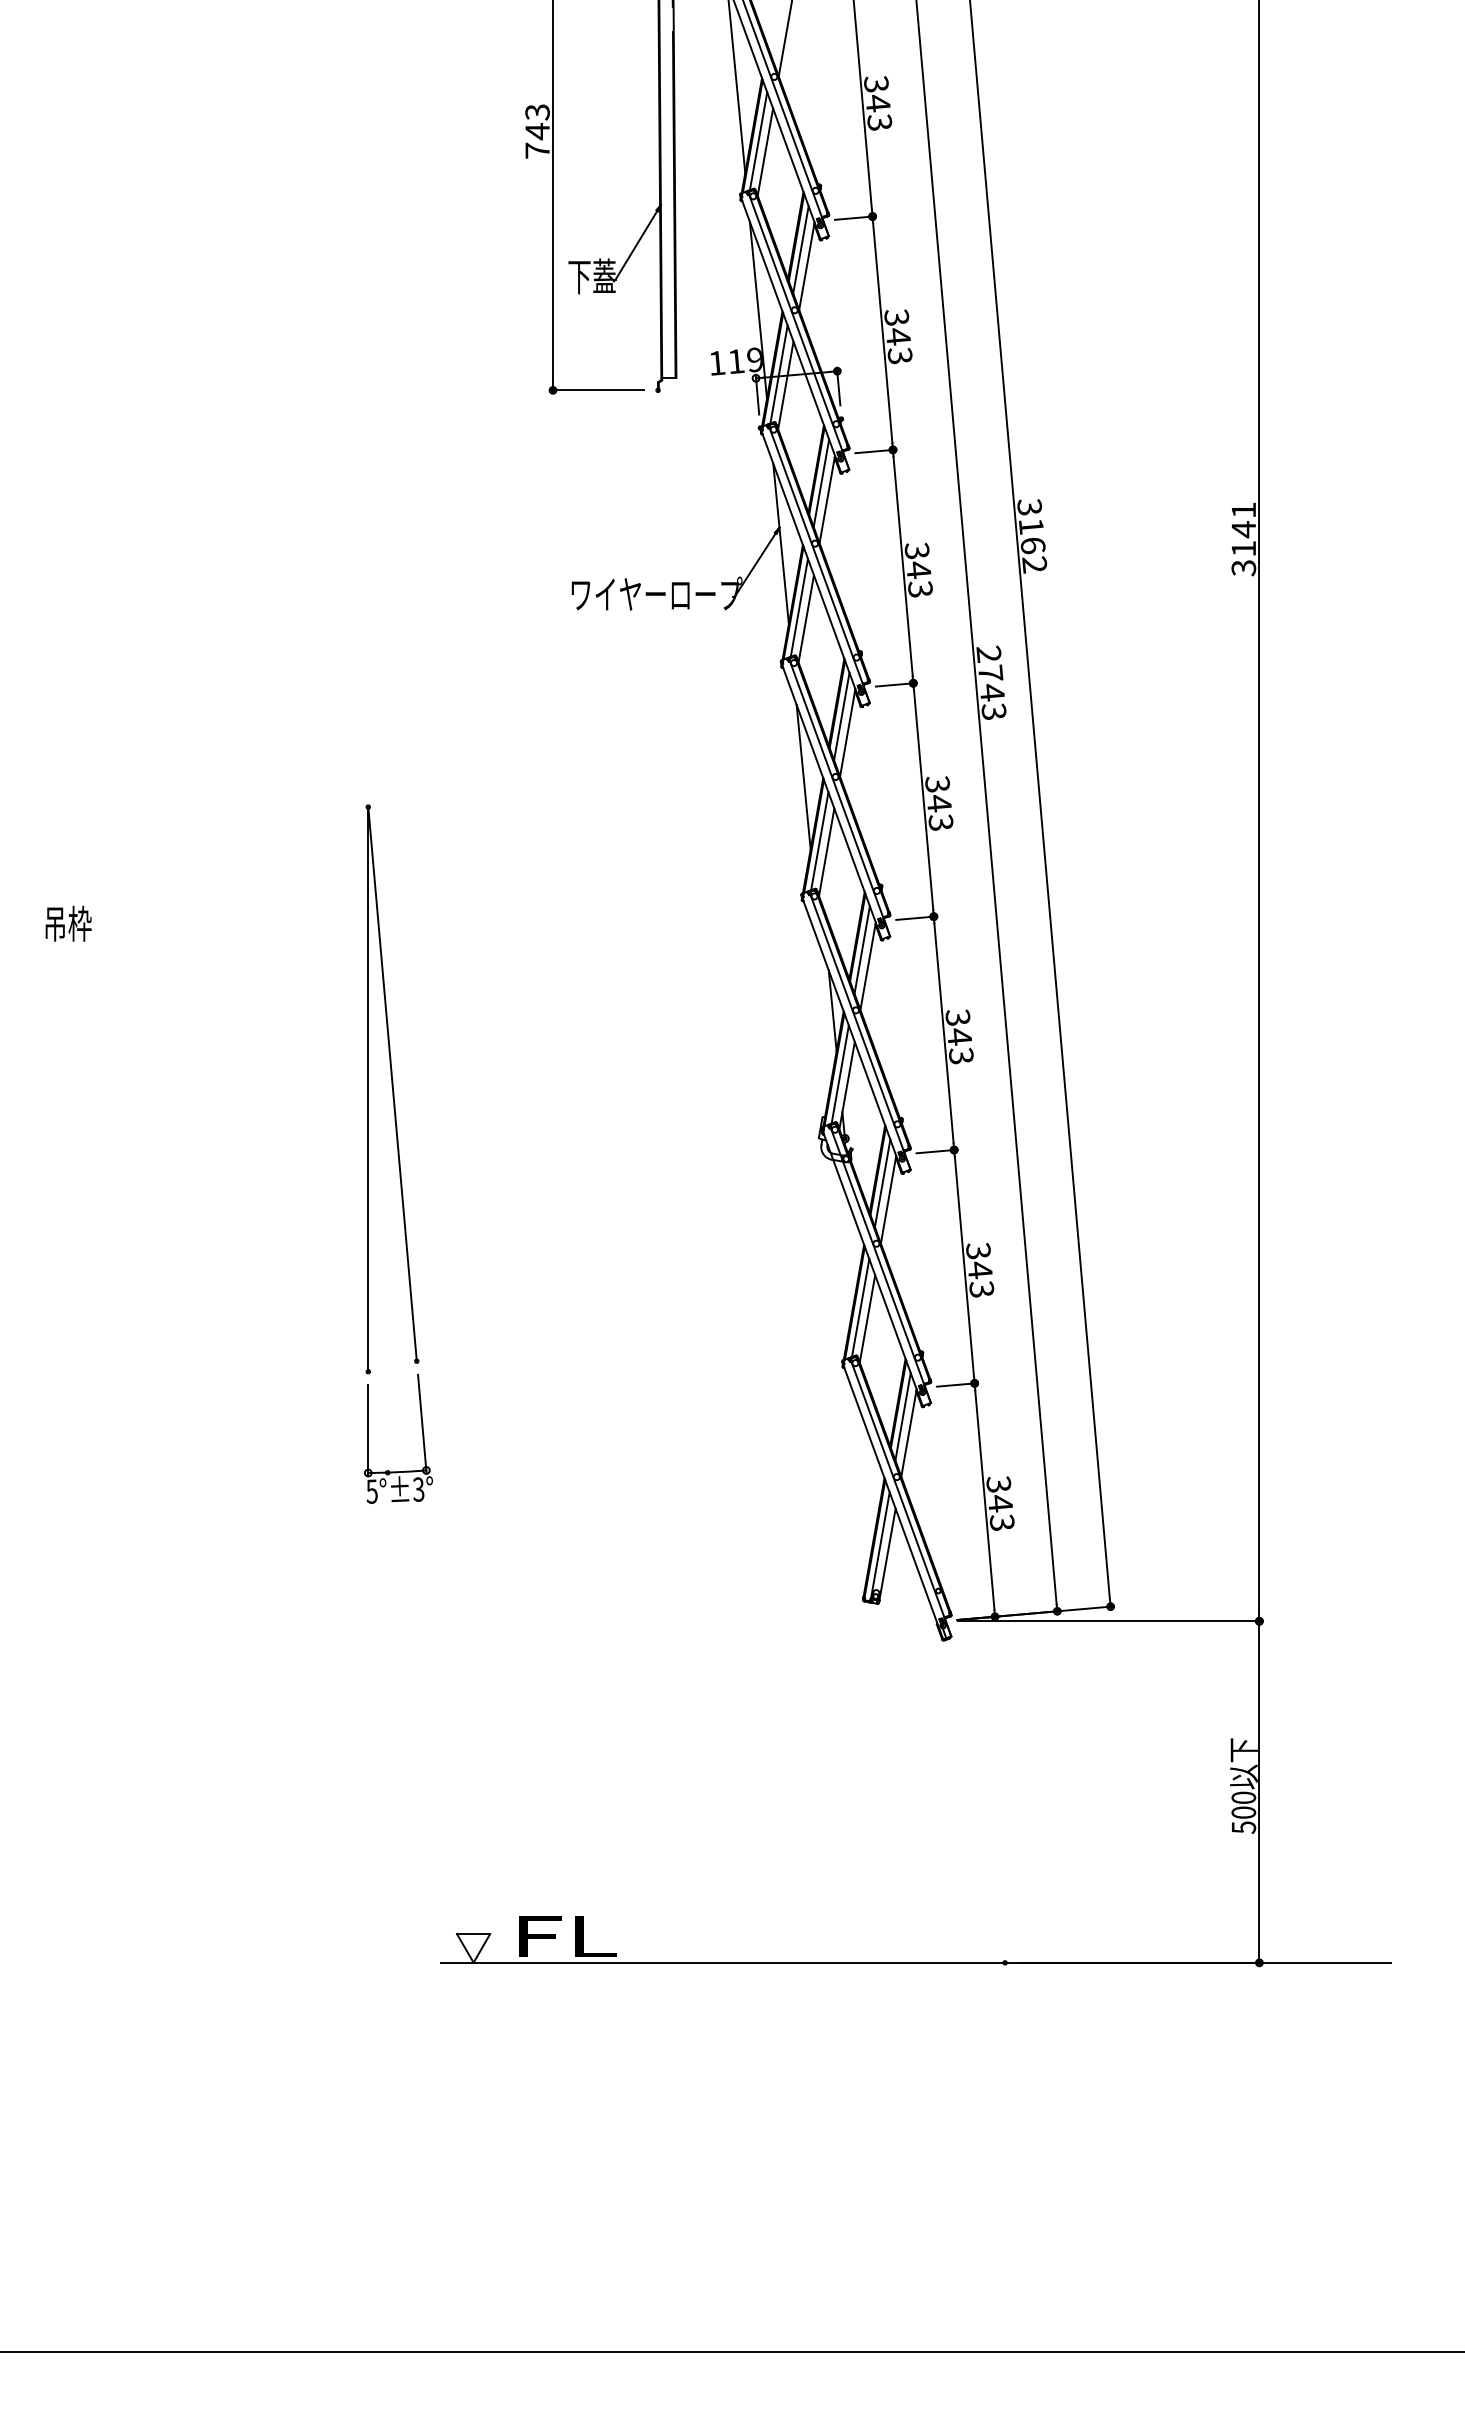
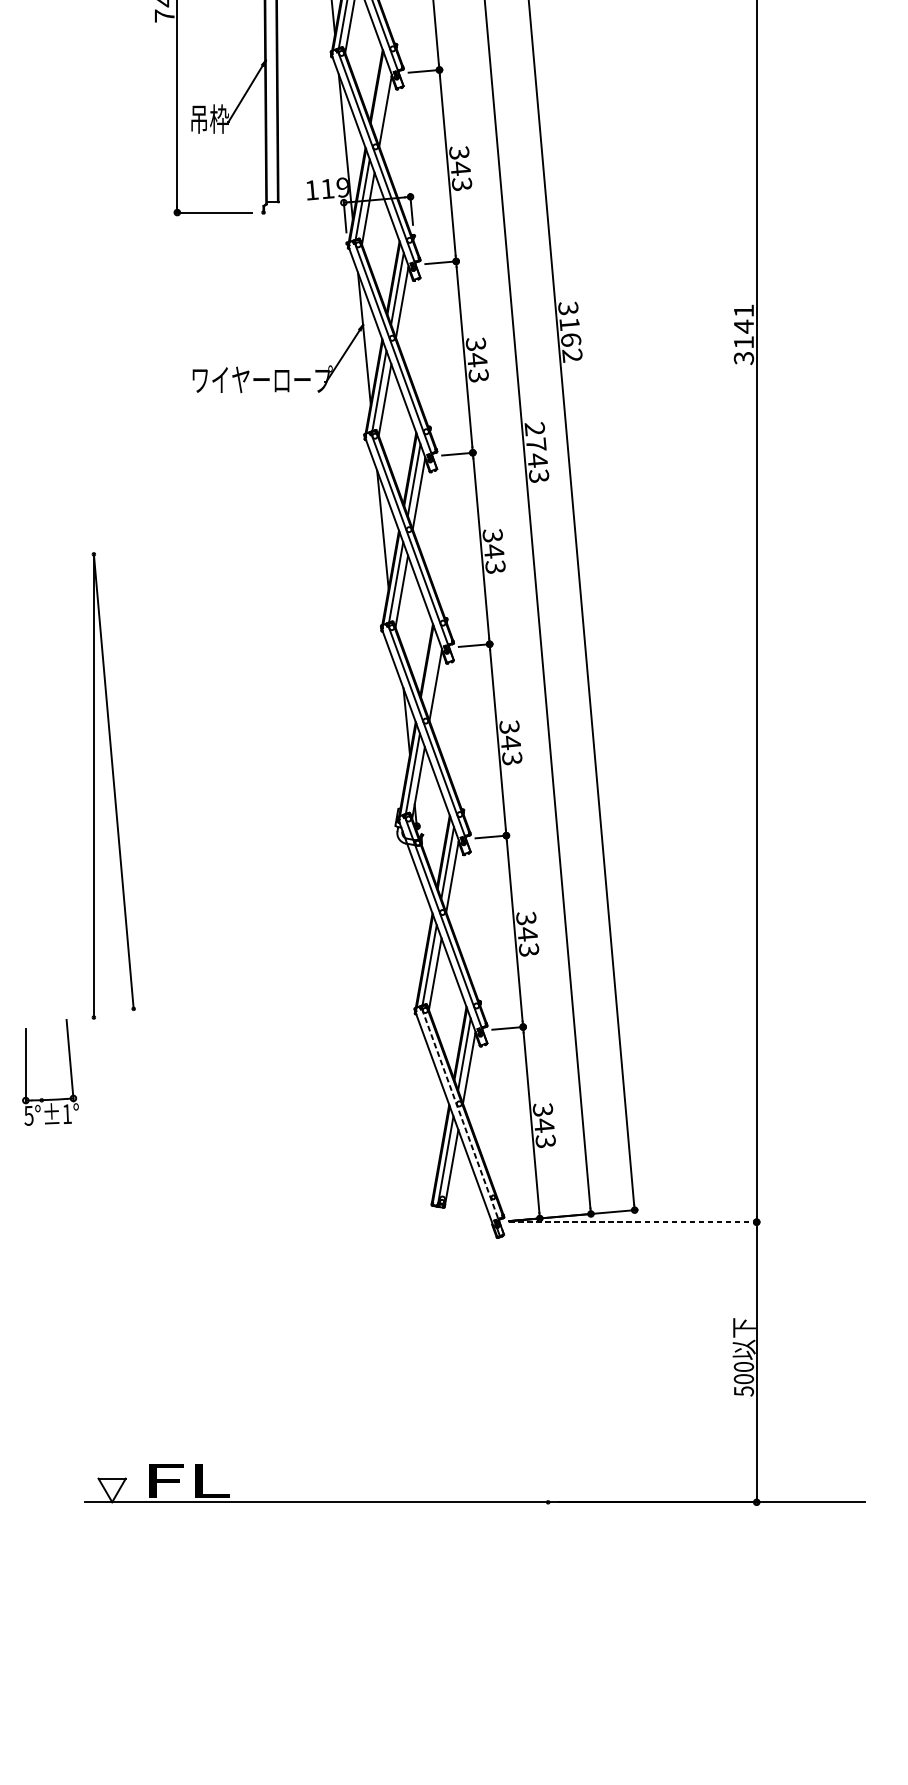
line: (800, 249) -> (380, 97), removed
text: (591, 276) -> (208, 119), 下蓋 -> 吊枠
line: (861, 949) -> (430, 671), removed
part: (392, 1089) -> (113, 785), moved
text: (418, 1489) -> (67, 1114), 5°±3° -> 5°±1°
line: (901, 1499) -> (463, 1122), solid -> dashed
line: (1110, 1621) -> (634, 1222), solid -> dashed

